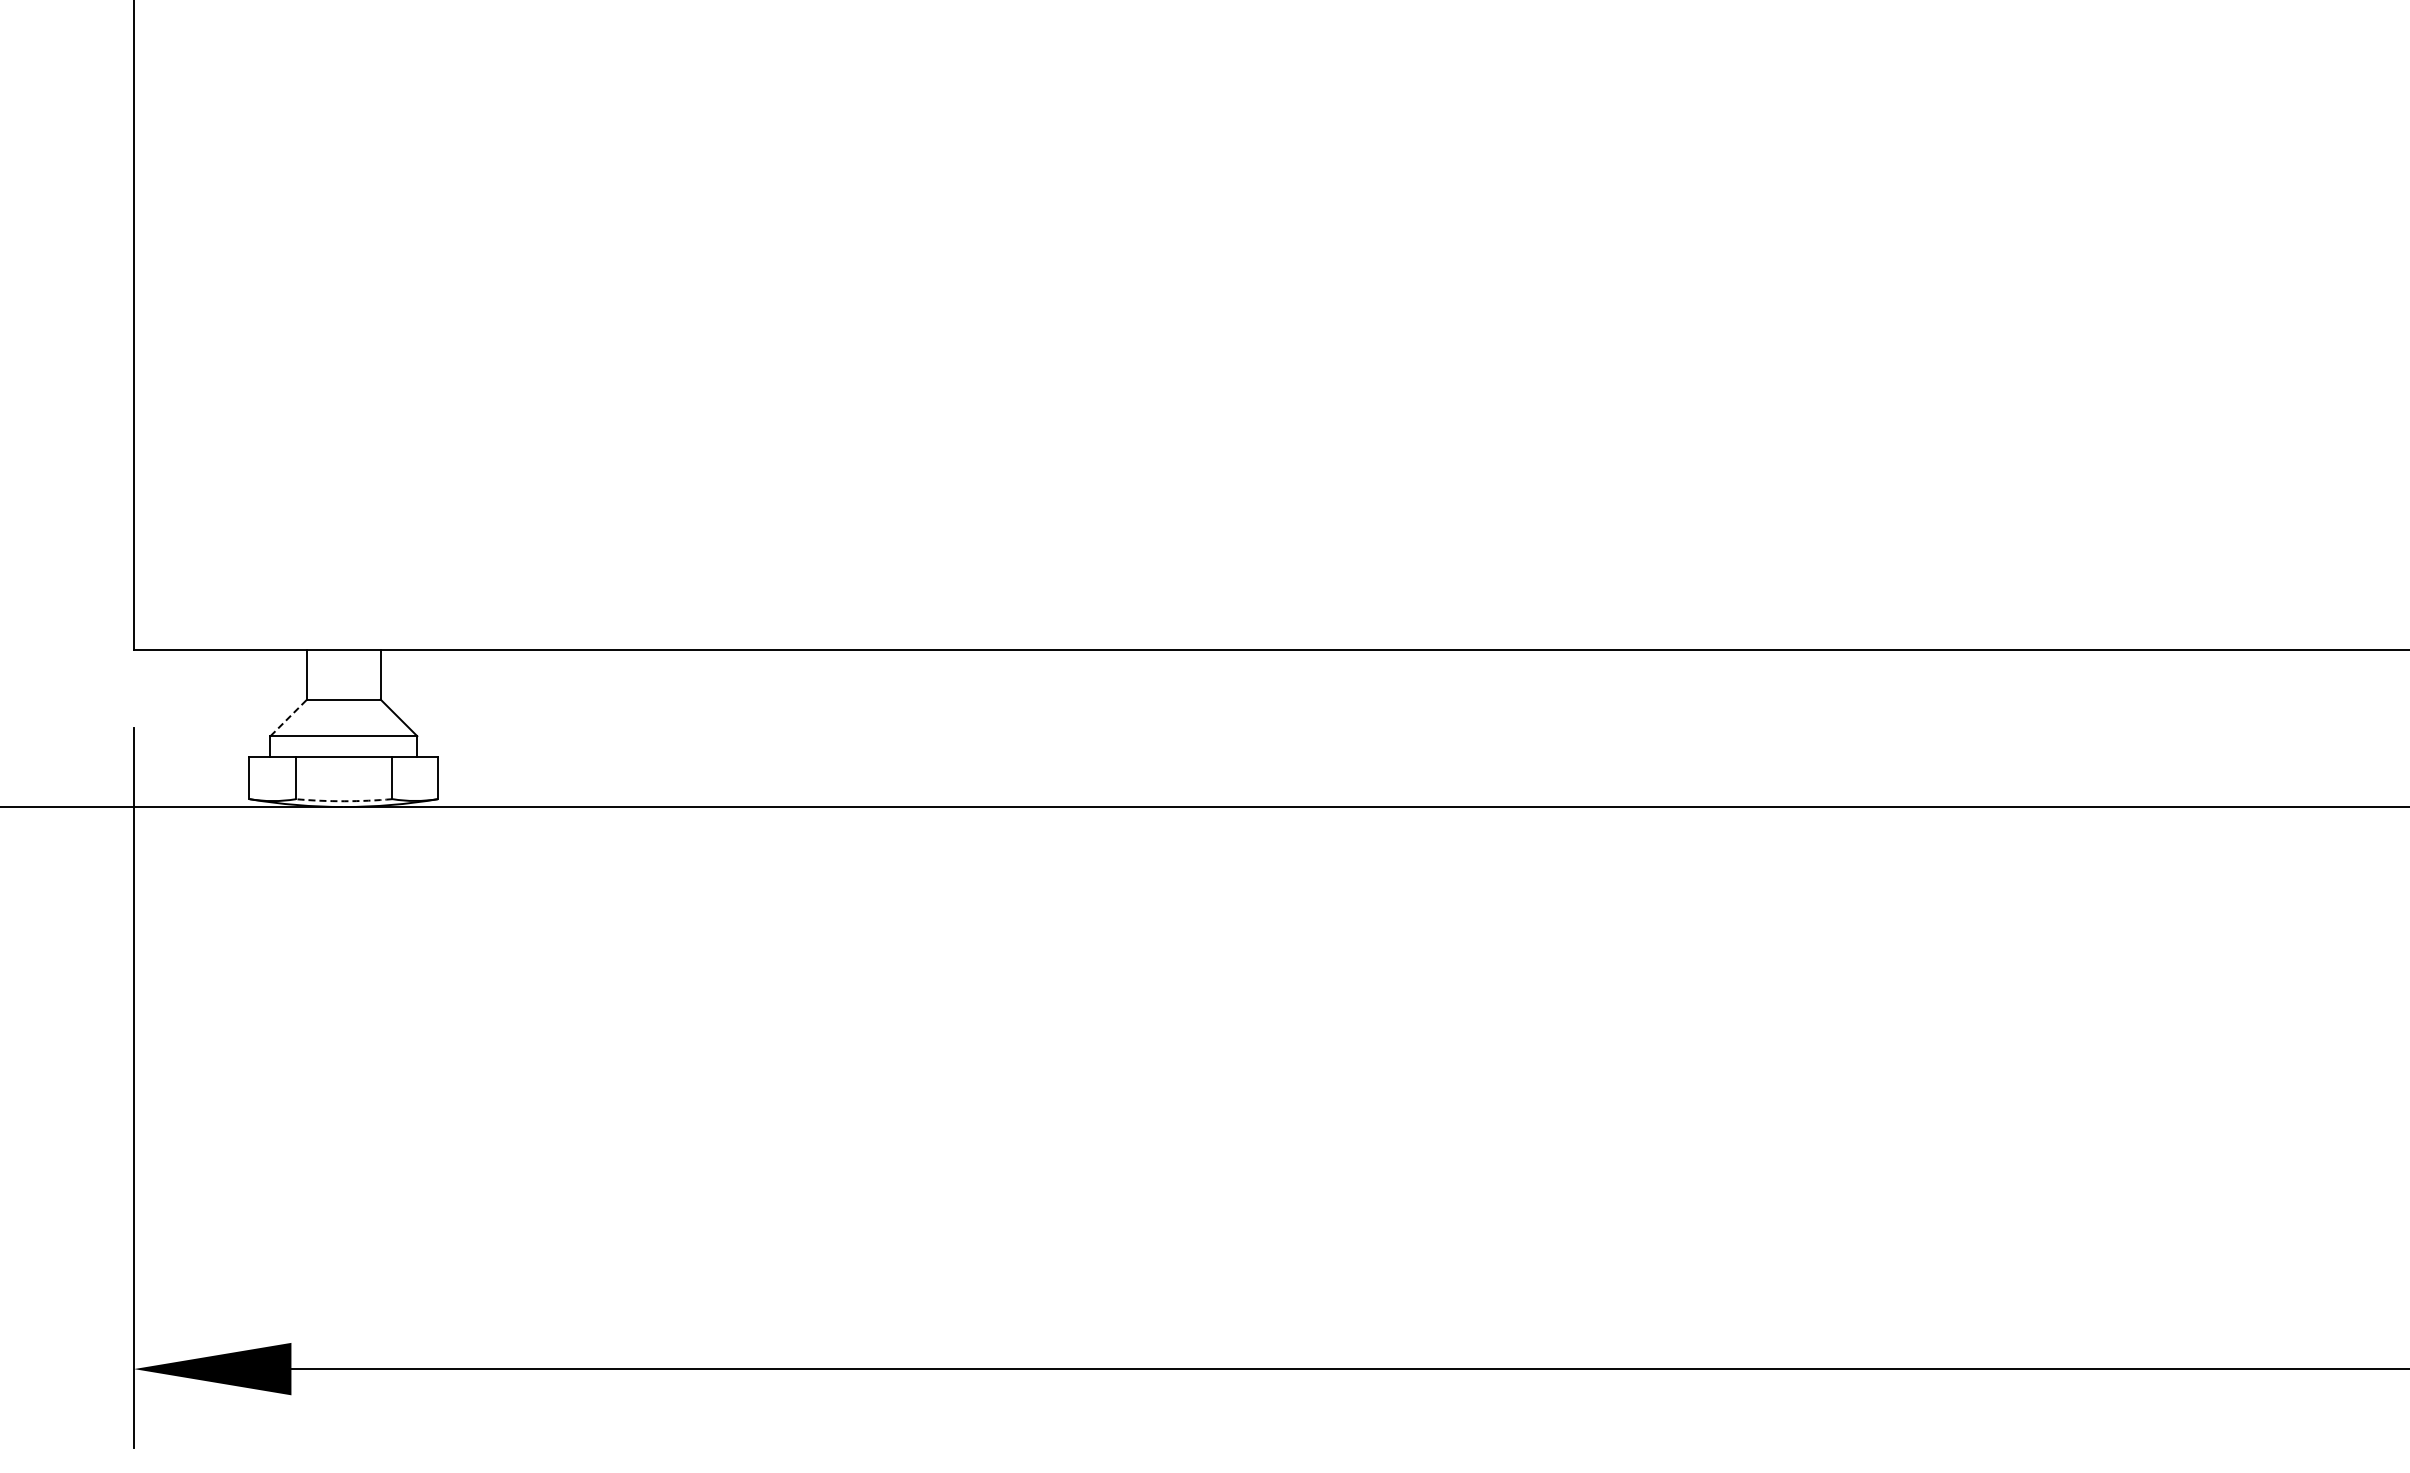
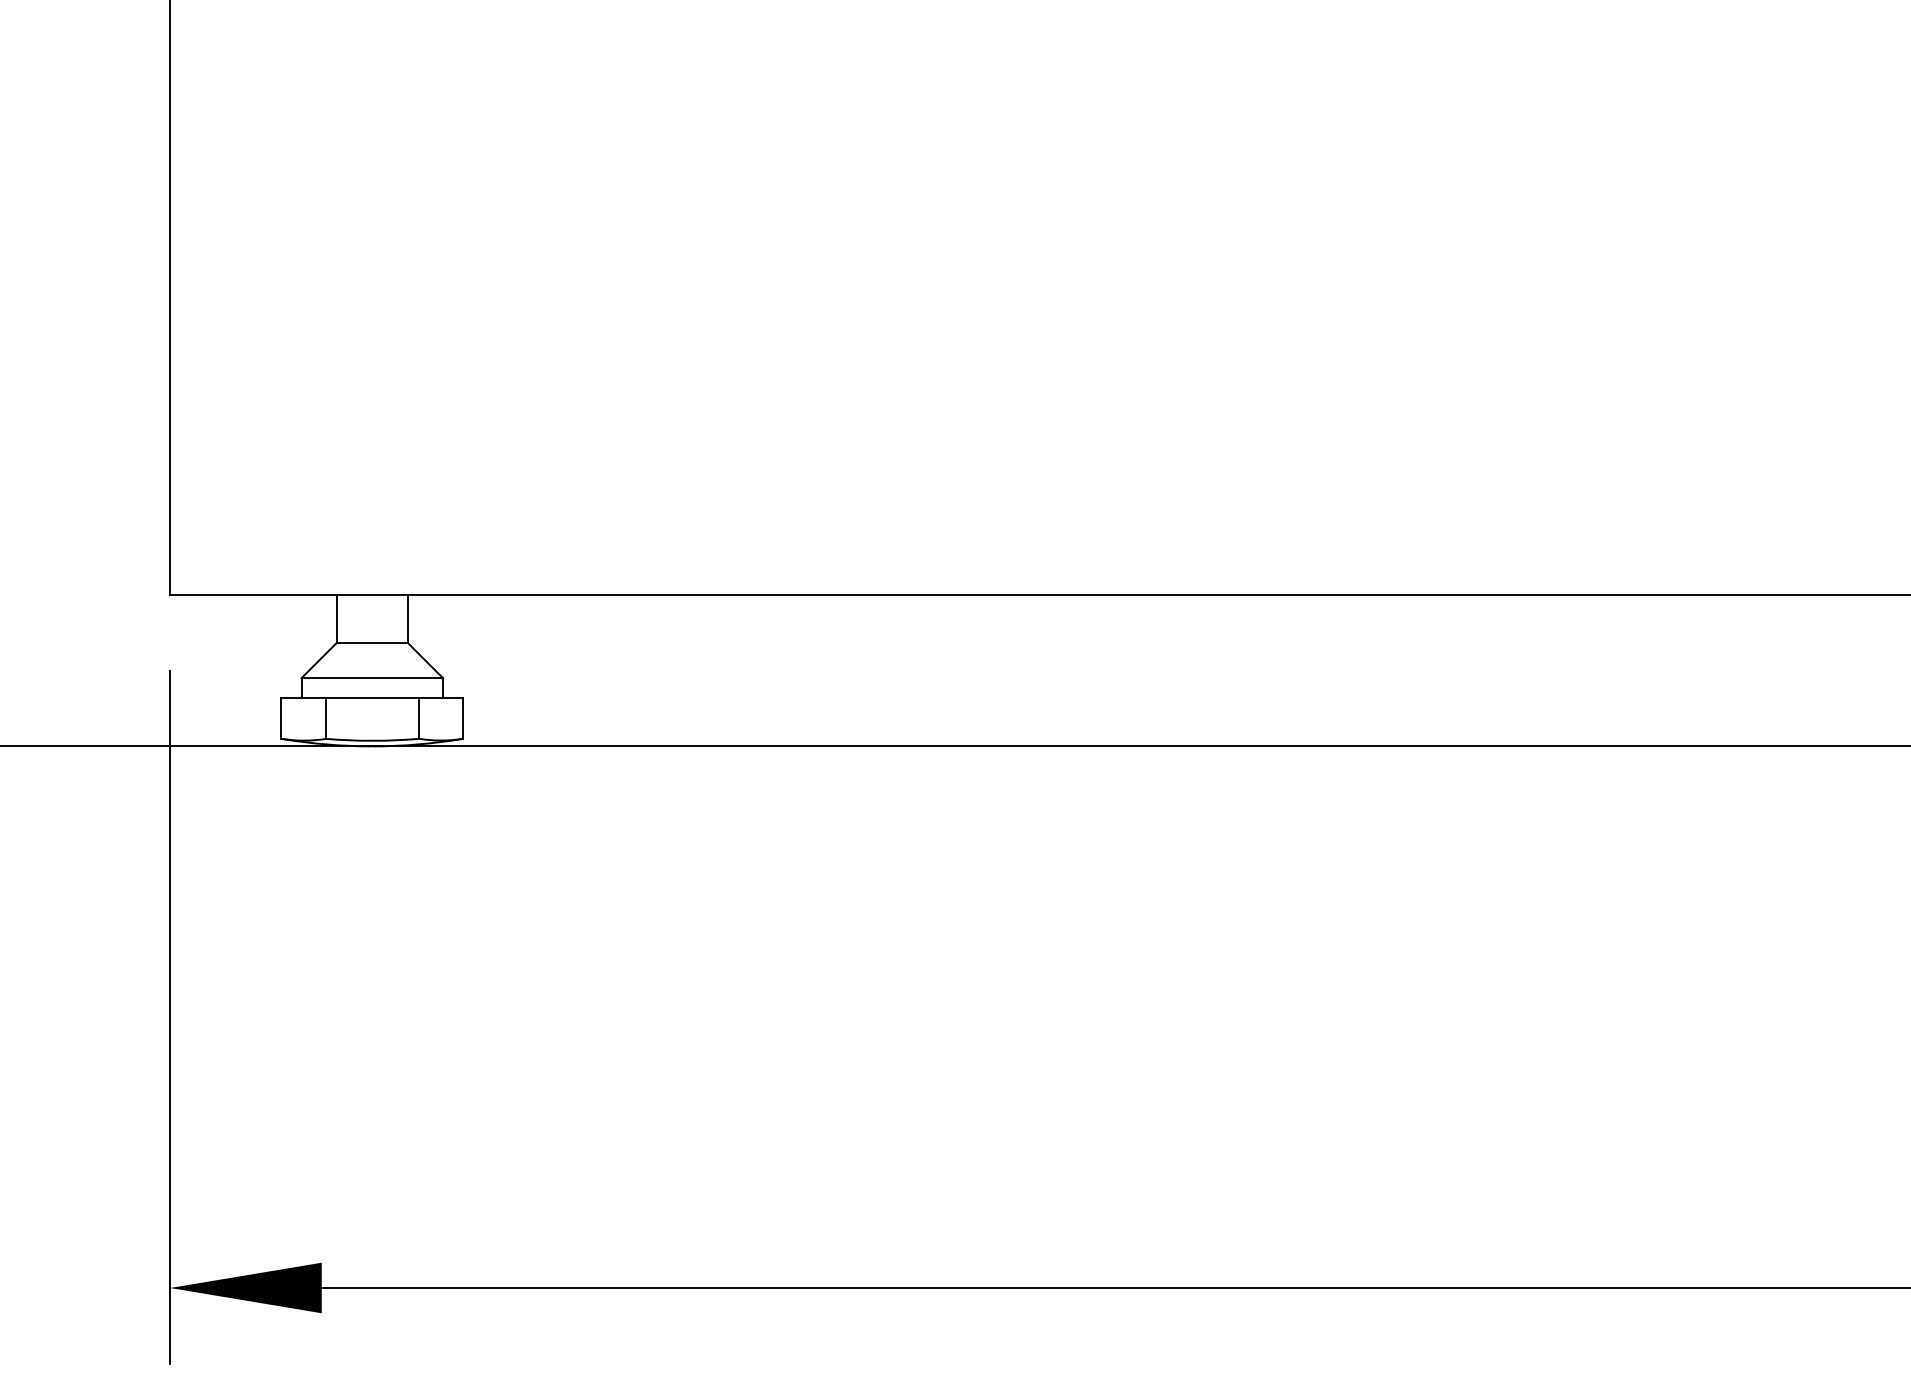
line: (288, 717) -> (318, 660), dashed -> solid
arc: (344, 801) -> (372, 741), dashed -> solid

